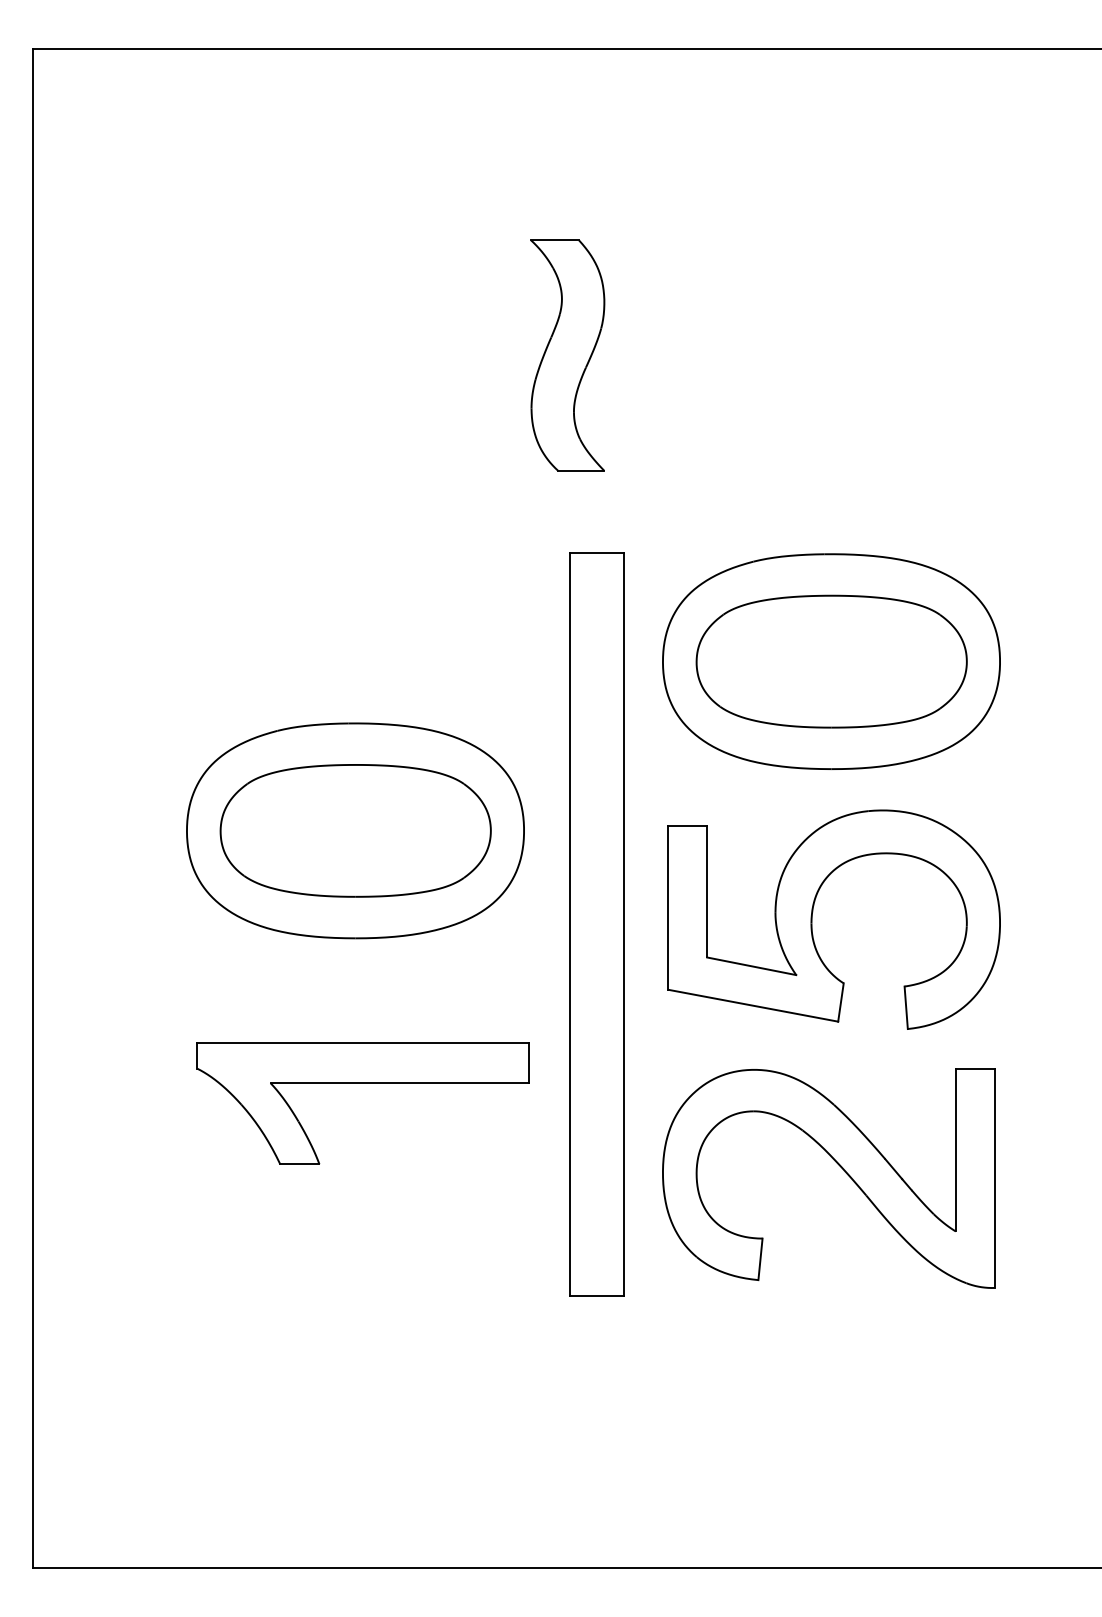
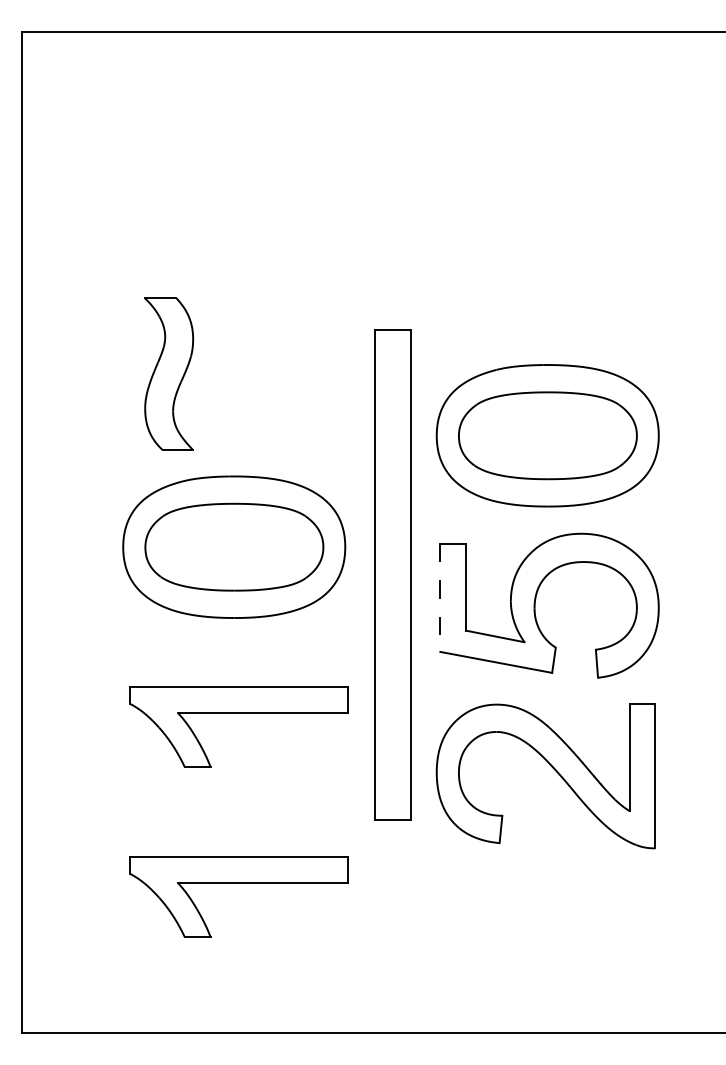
part: (566, 354) -> (168, 373), moved
line: (668, 908) -> (440, 598), solid -> dashed
part: (595, 923) -> (392, 574), moved
part: (361, 1341) -> (238, 883), added

